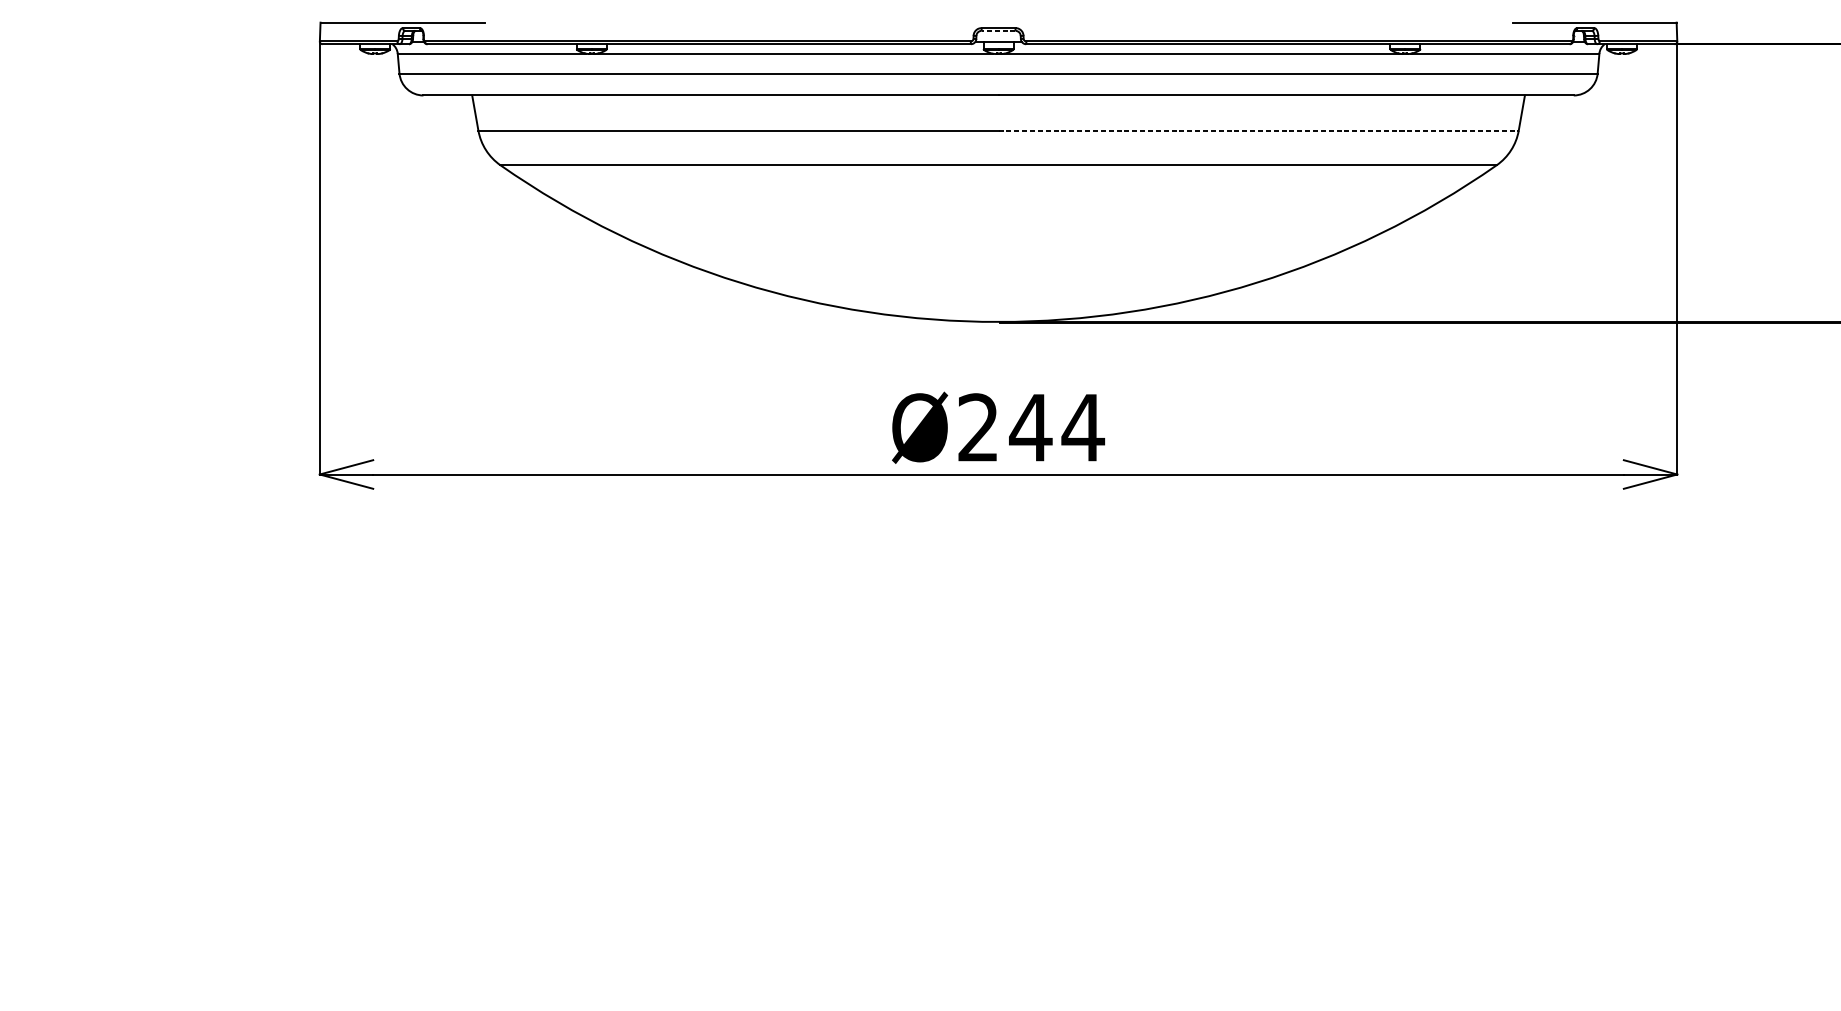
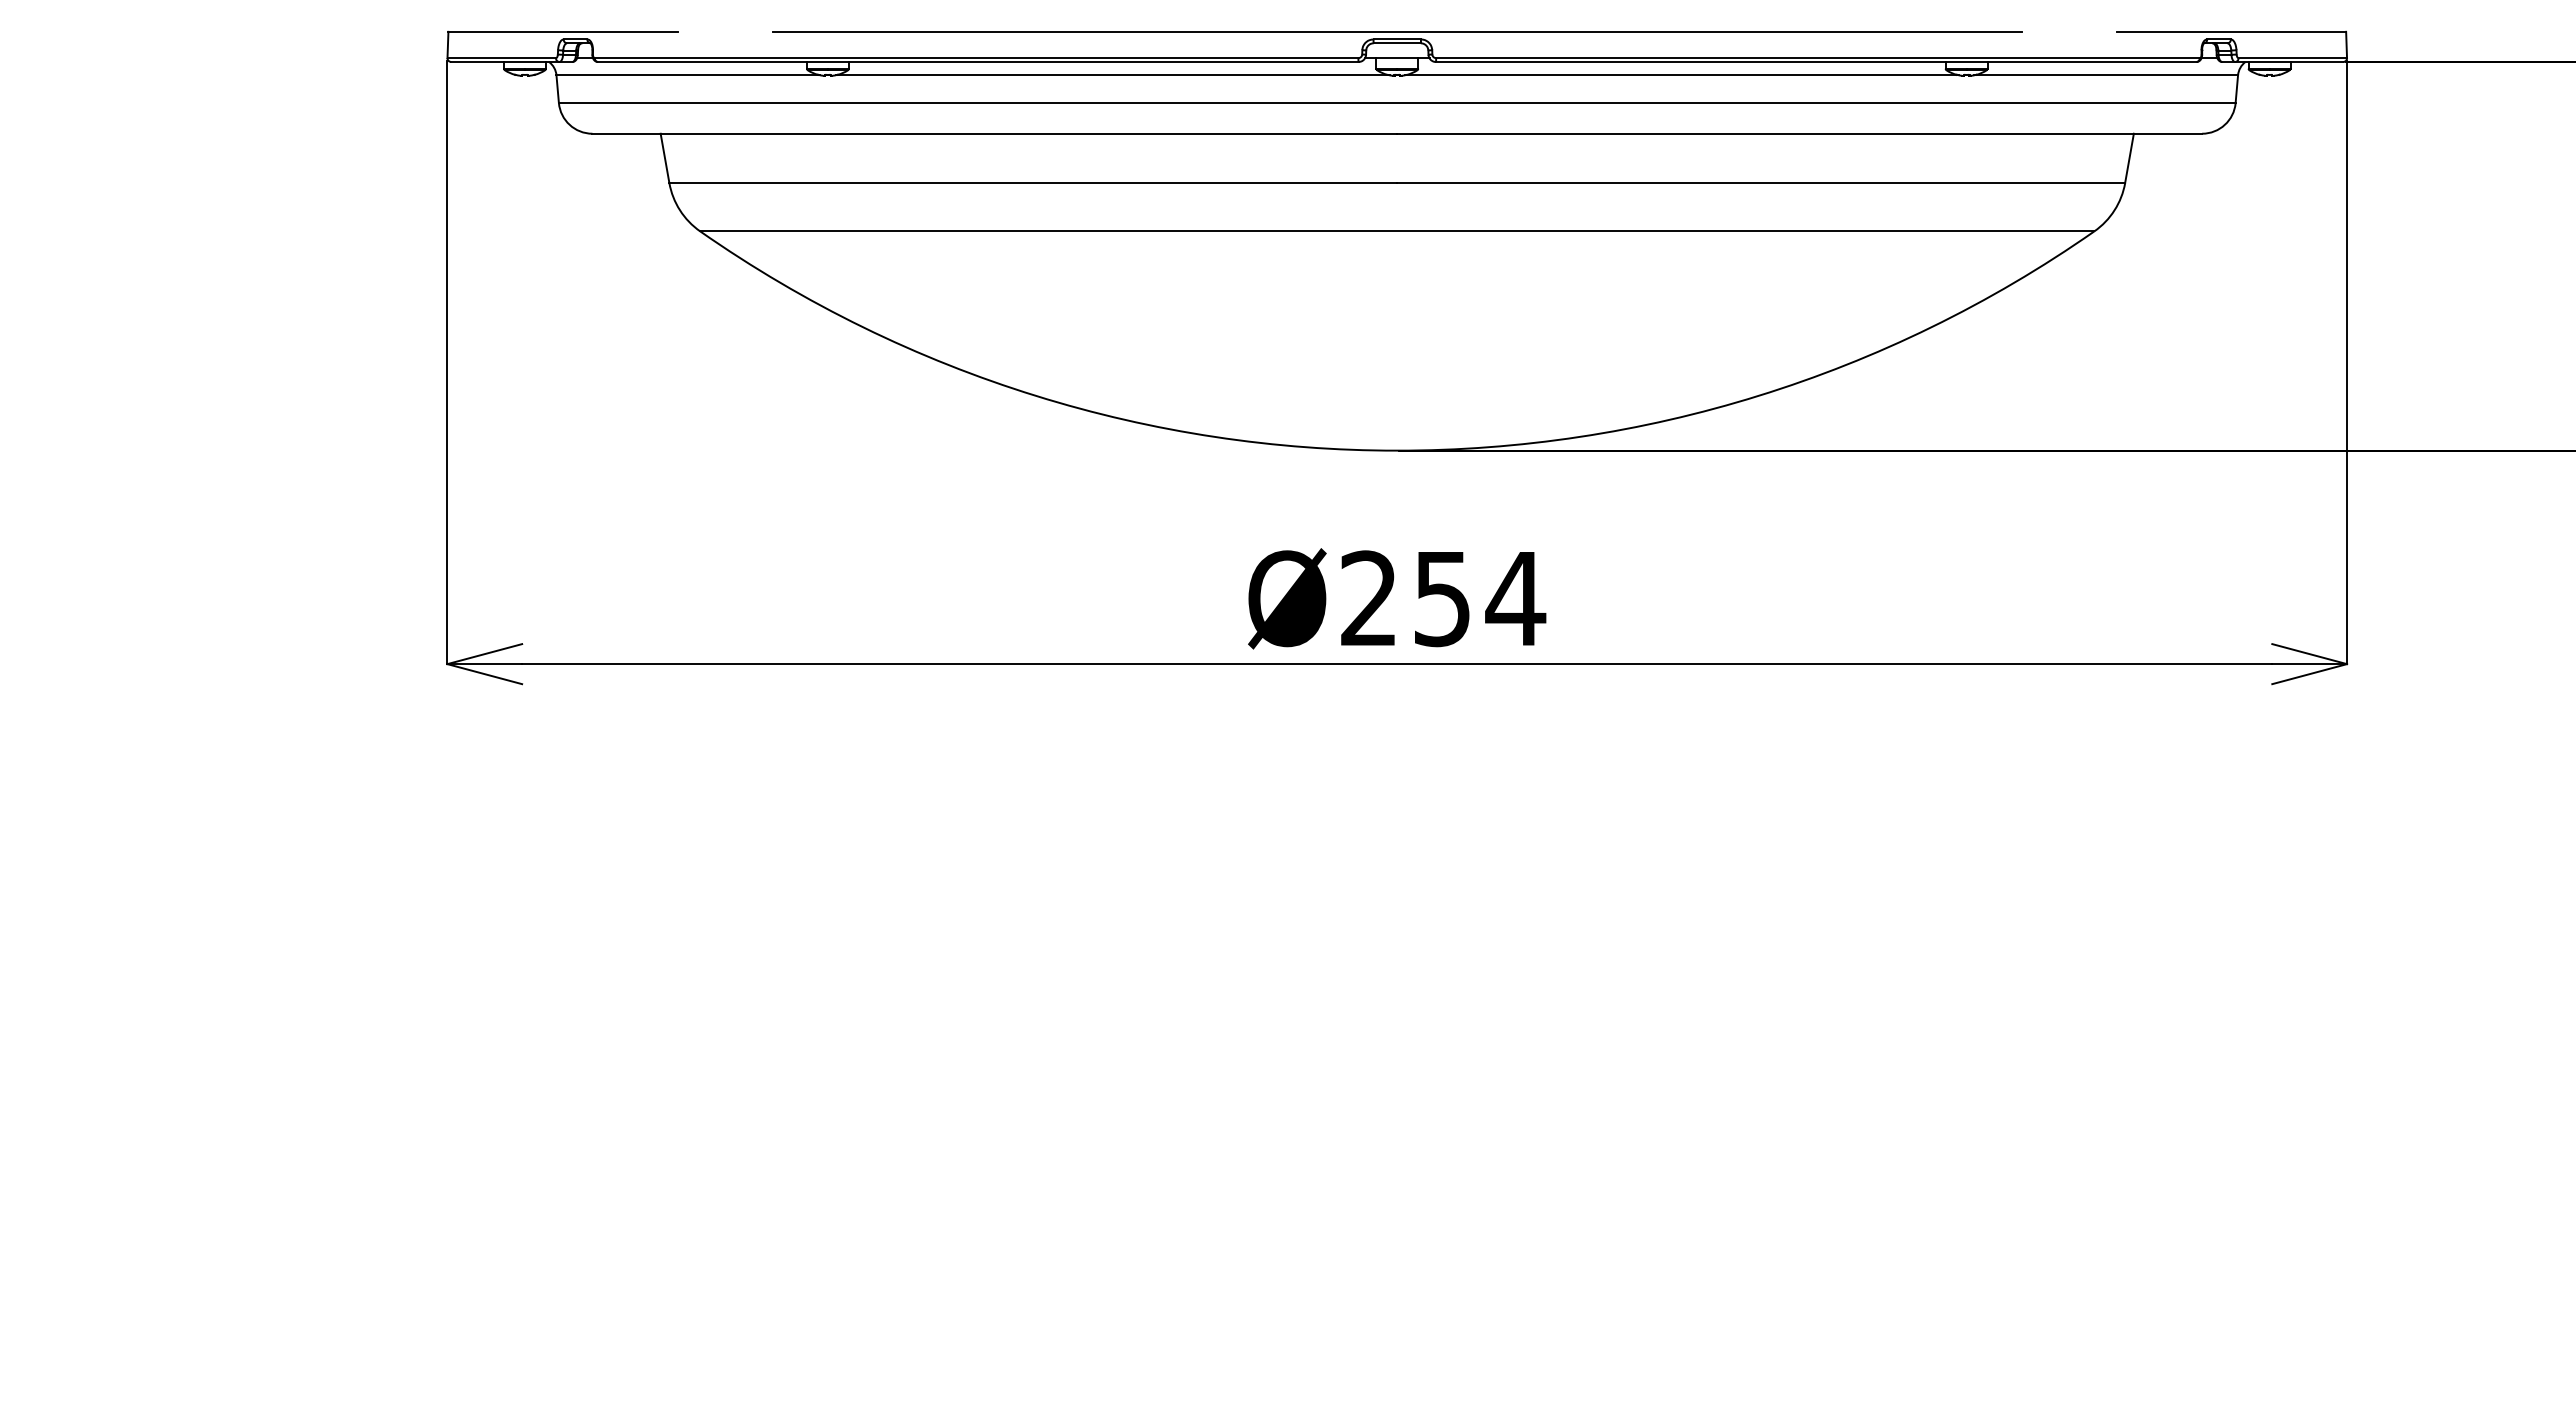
line: (998, 22) -> (1396, 31), added
line: (998, 31) -> (1397, 43), dashed -> solid
line: (1258, 131) -> (1761, 183), dashed -> solid
text: (1030, 428) -> (1441, 599), Ø244 -> Ø254

